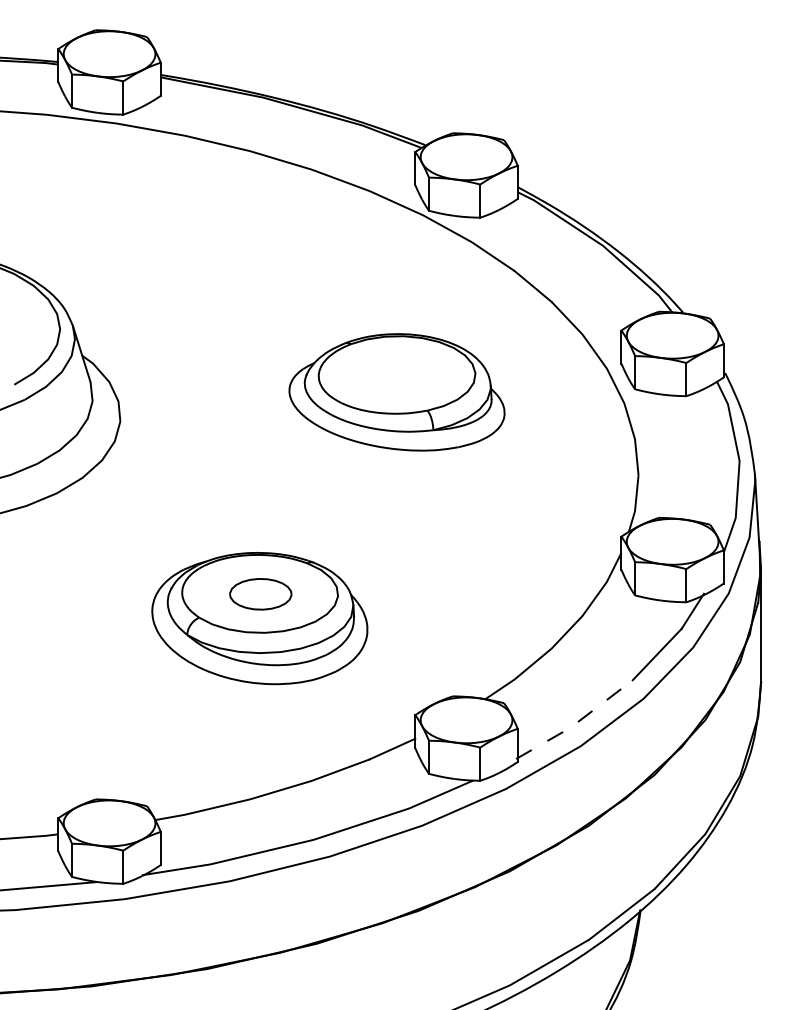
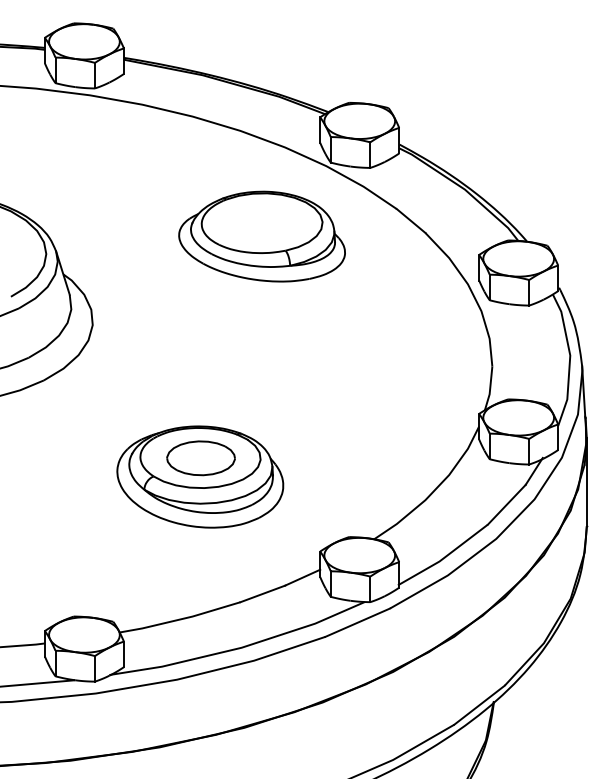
part: (396, 392) -> (261, 236), moved
part: (260, 594) -> (200, 458), size x1.43
line: (576, 722) -> (444, 557), dashed -> solid

